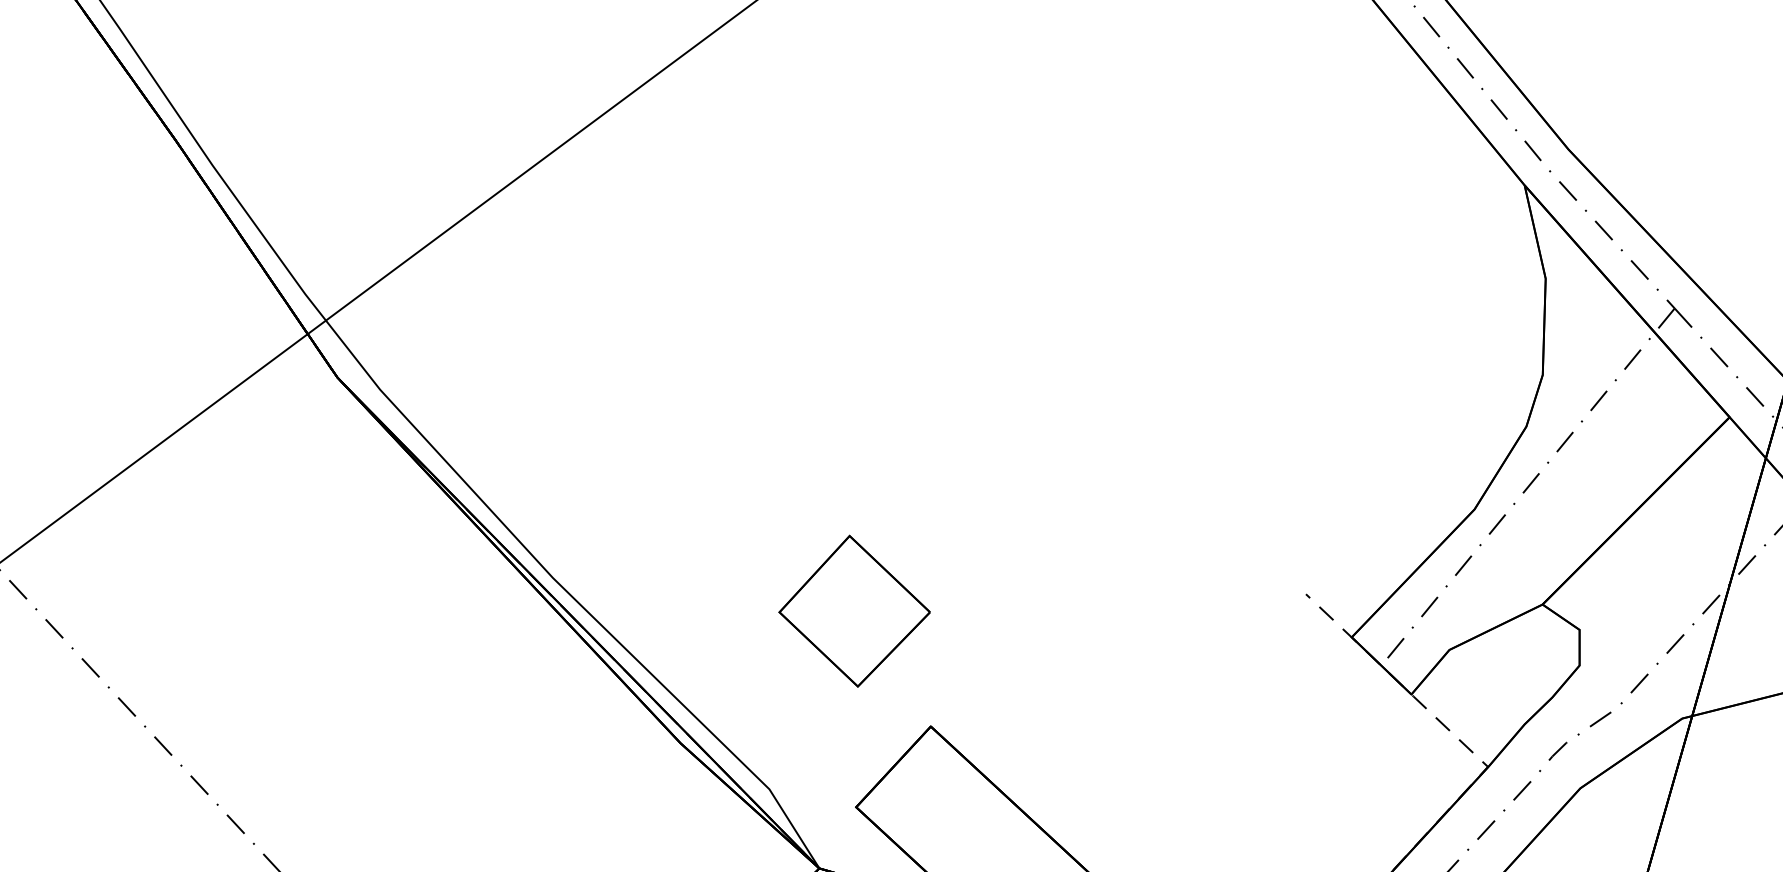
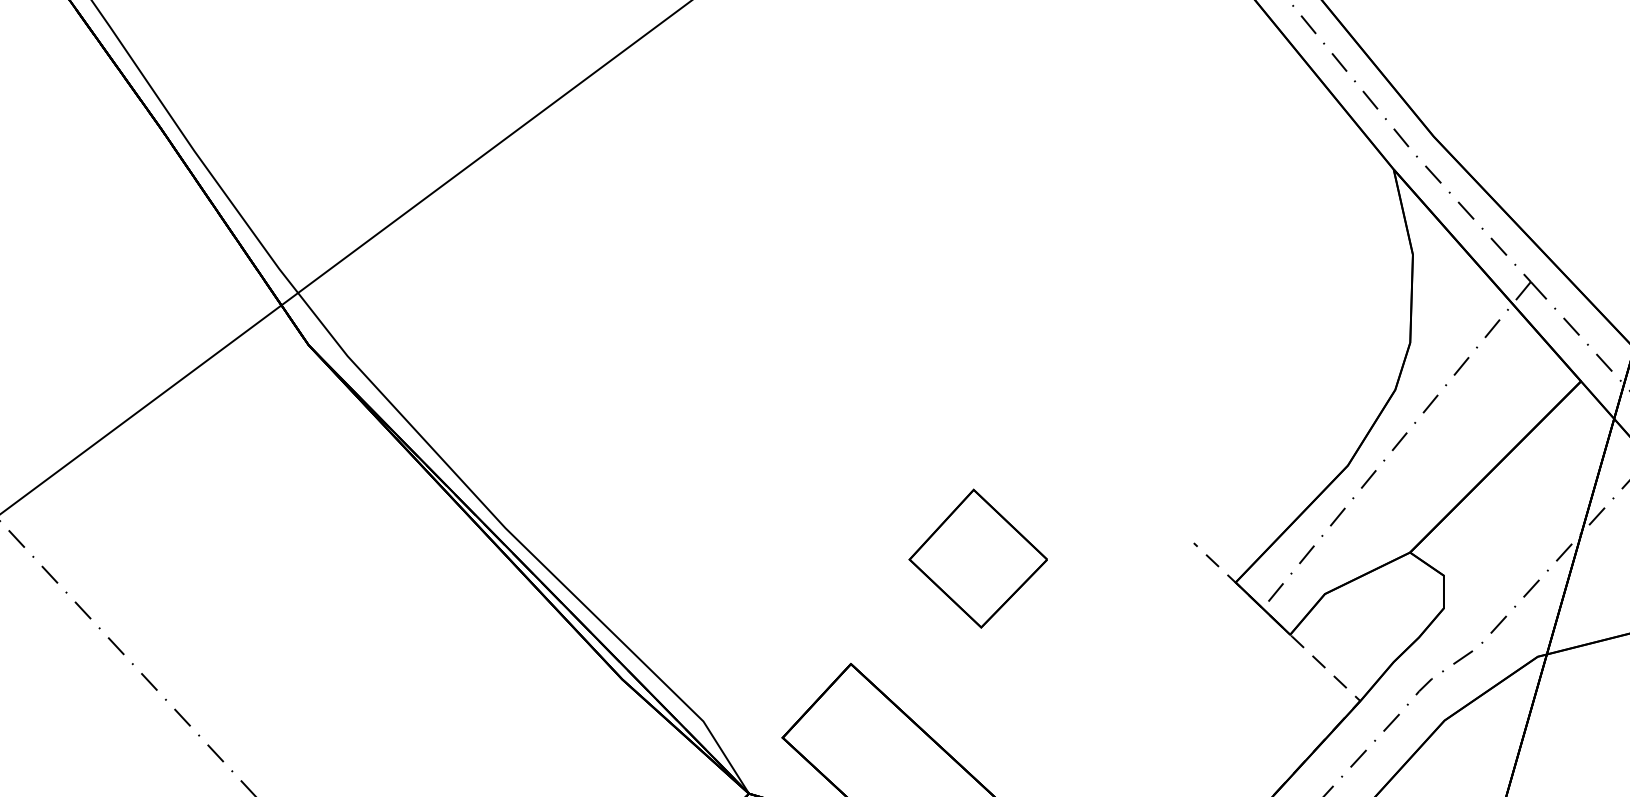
part: (853, 611) -> (977, 558), moved

